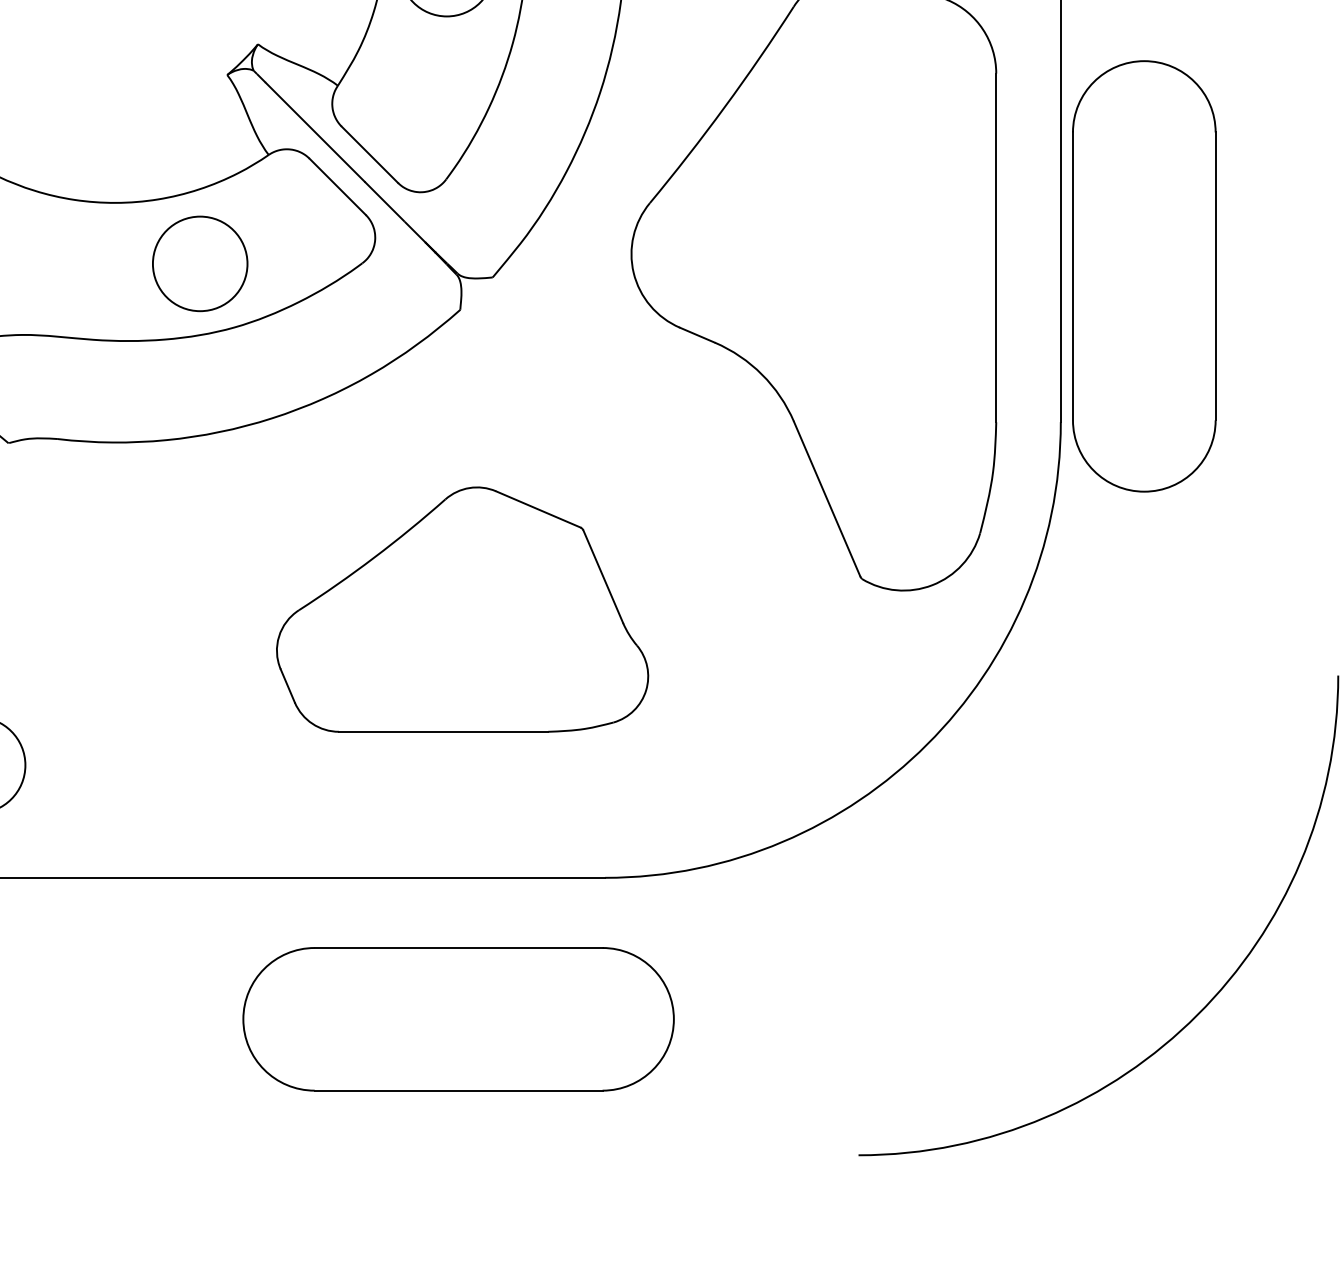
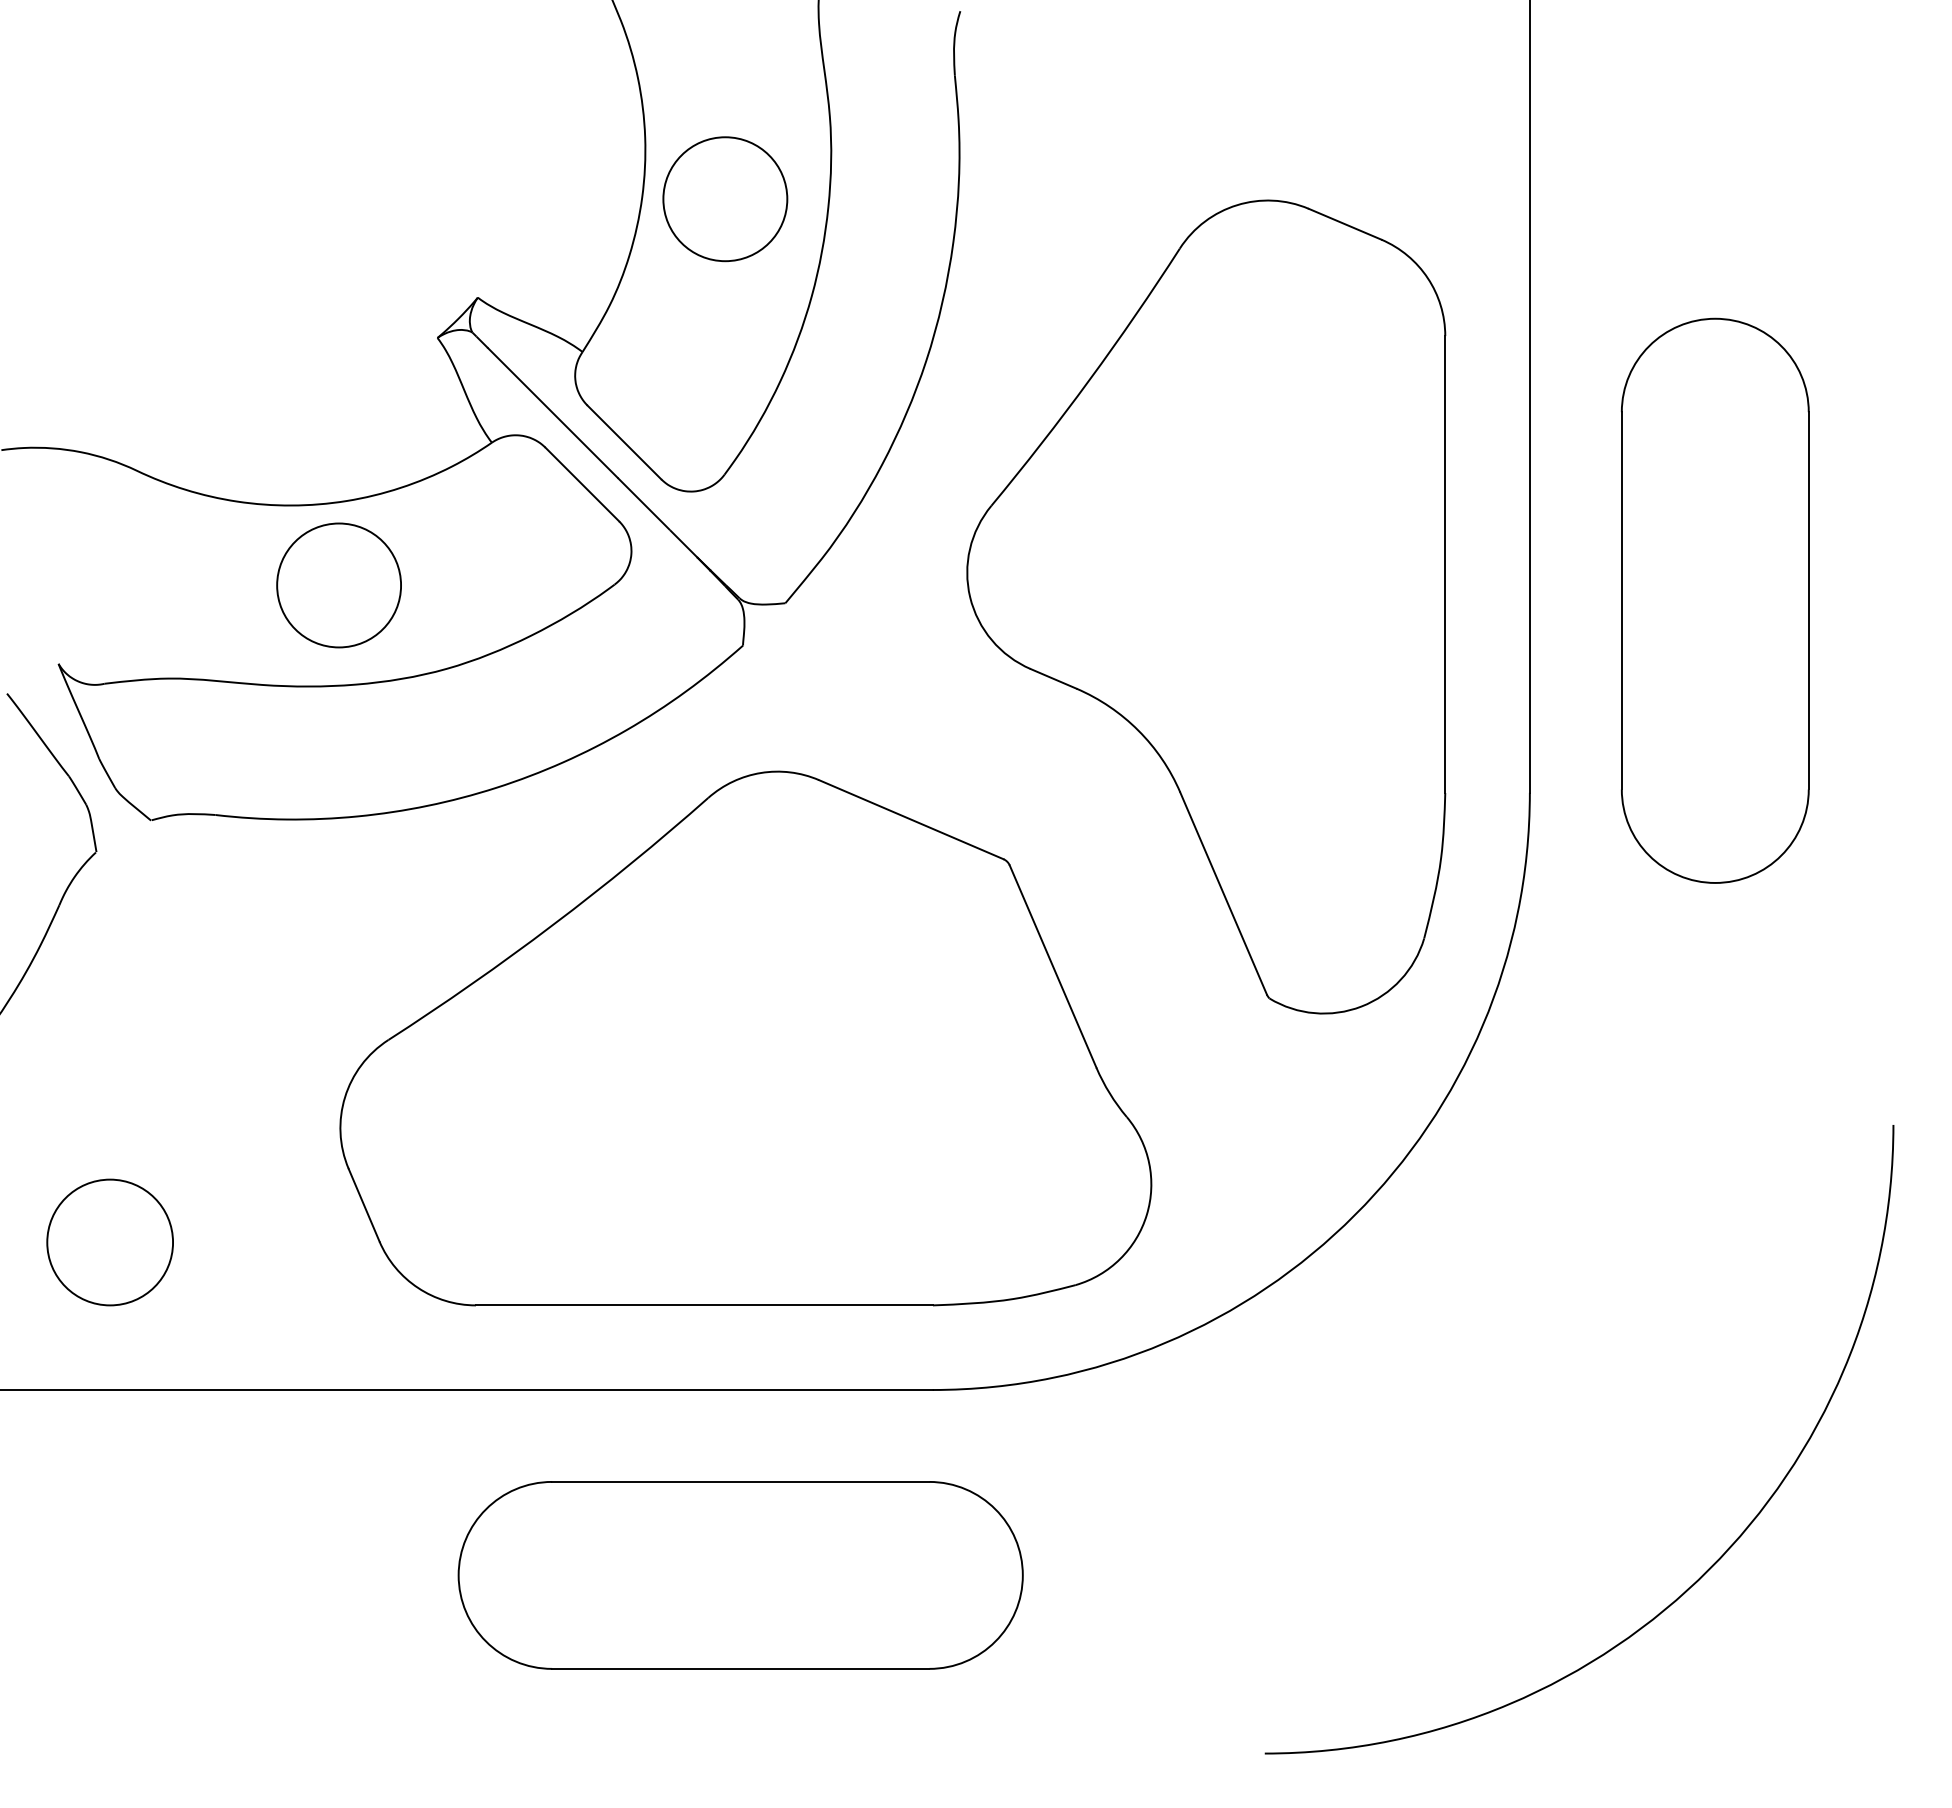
circle: (199, 263) -> (338, 585), moved
part: (1144, 276) -> (1715, 600), moved
part: (462, 609) -> (745, 1038), size x1.67

